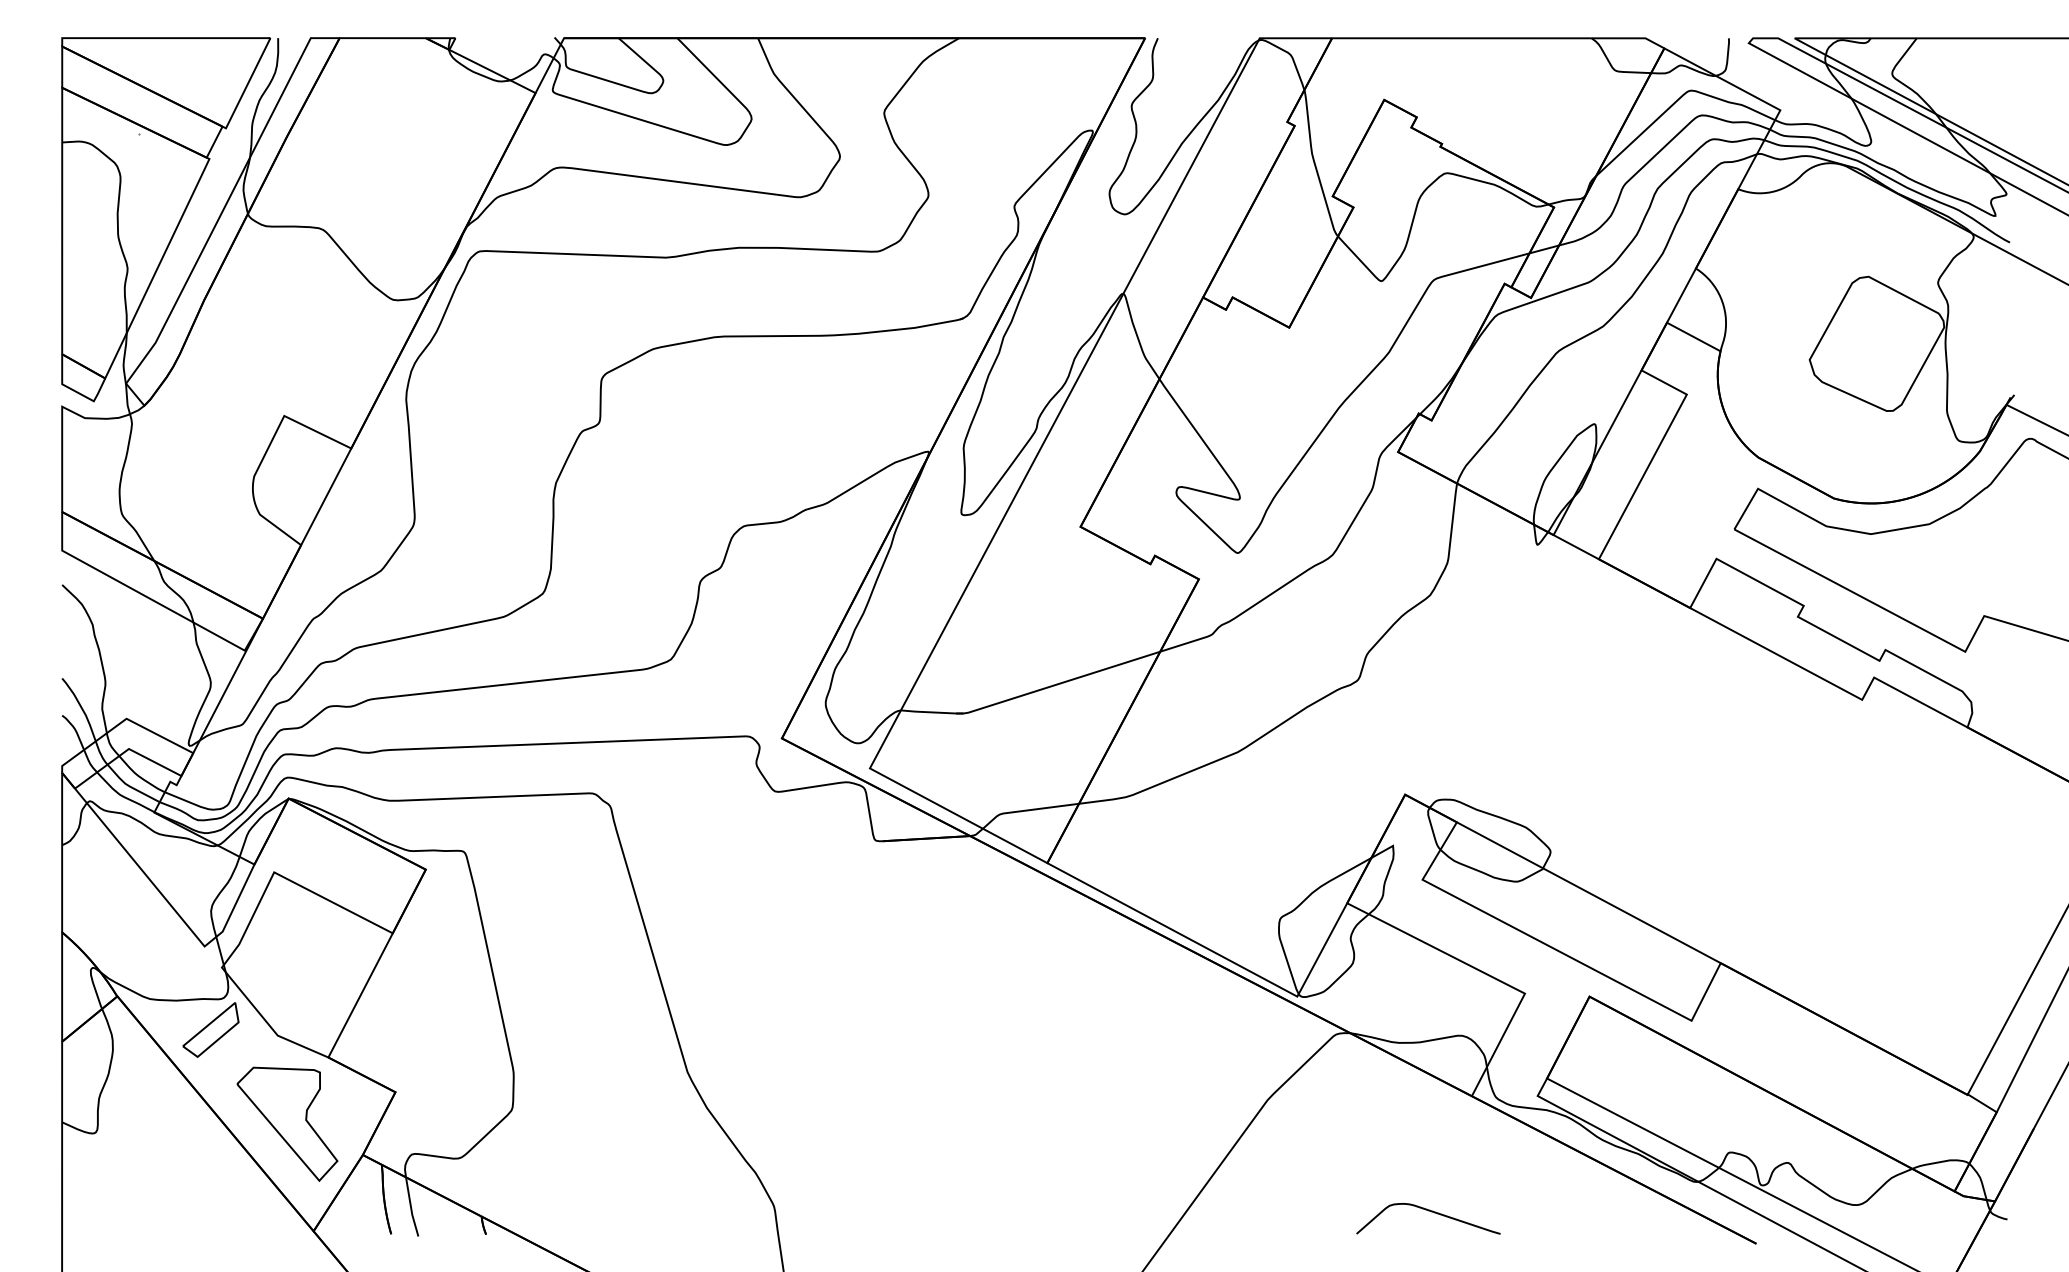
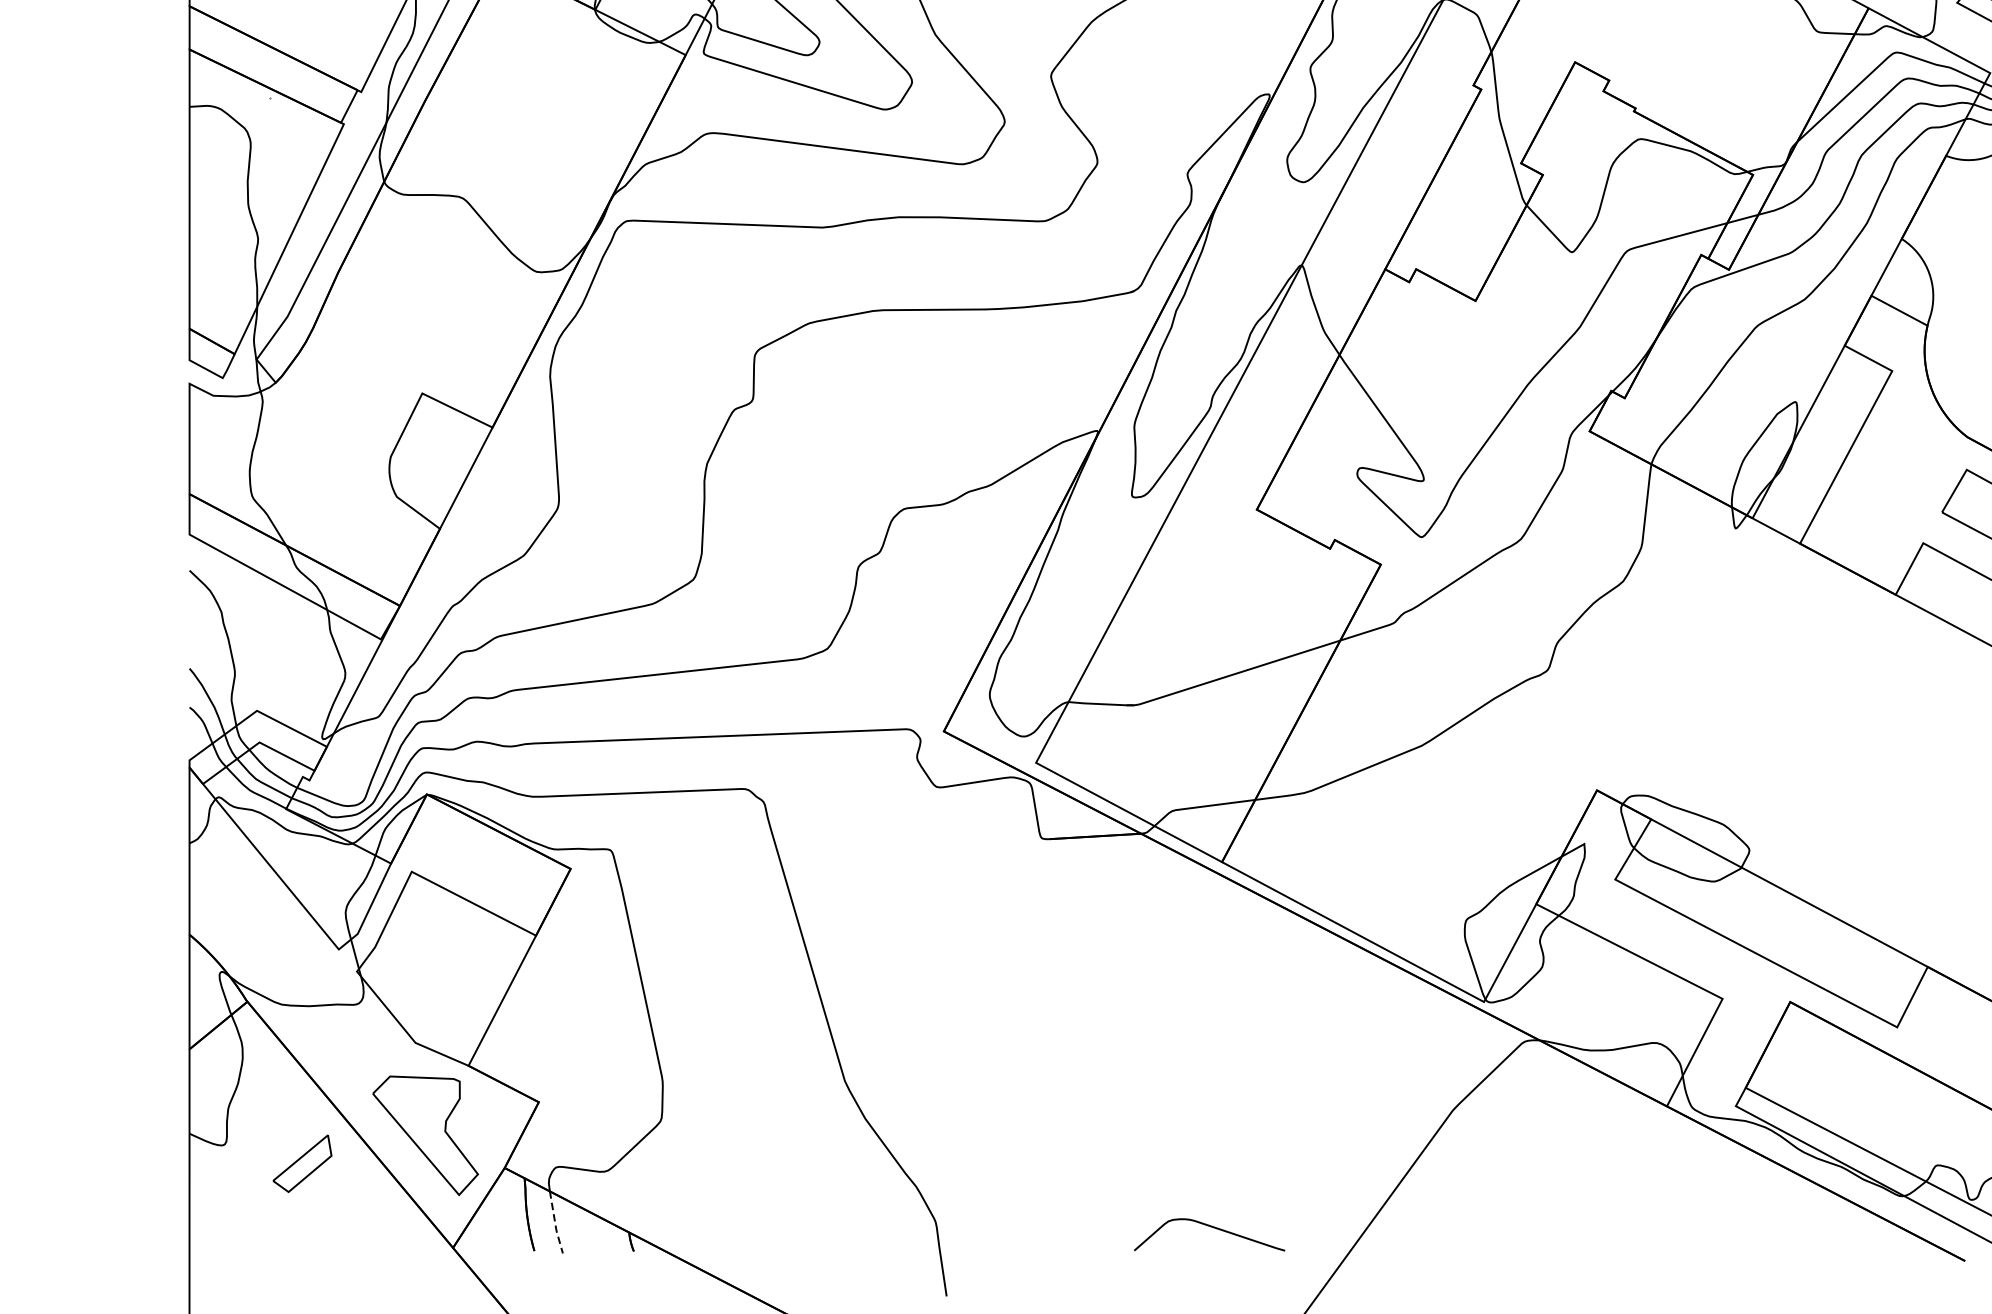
part: (210, 1029) -> (302, 1163), moved
line: (411, 1208) -> (555, 1224), solid -> dashed
curve: (1431, 1212) -> (1212, 1228), moved

